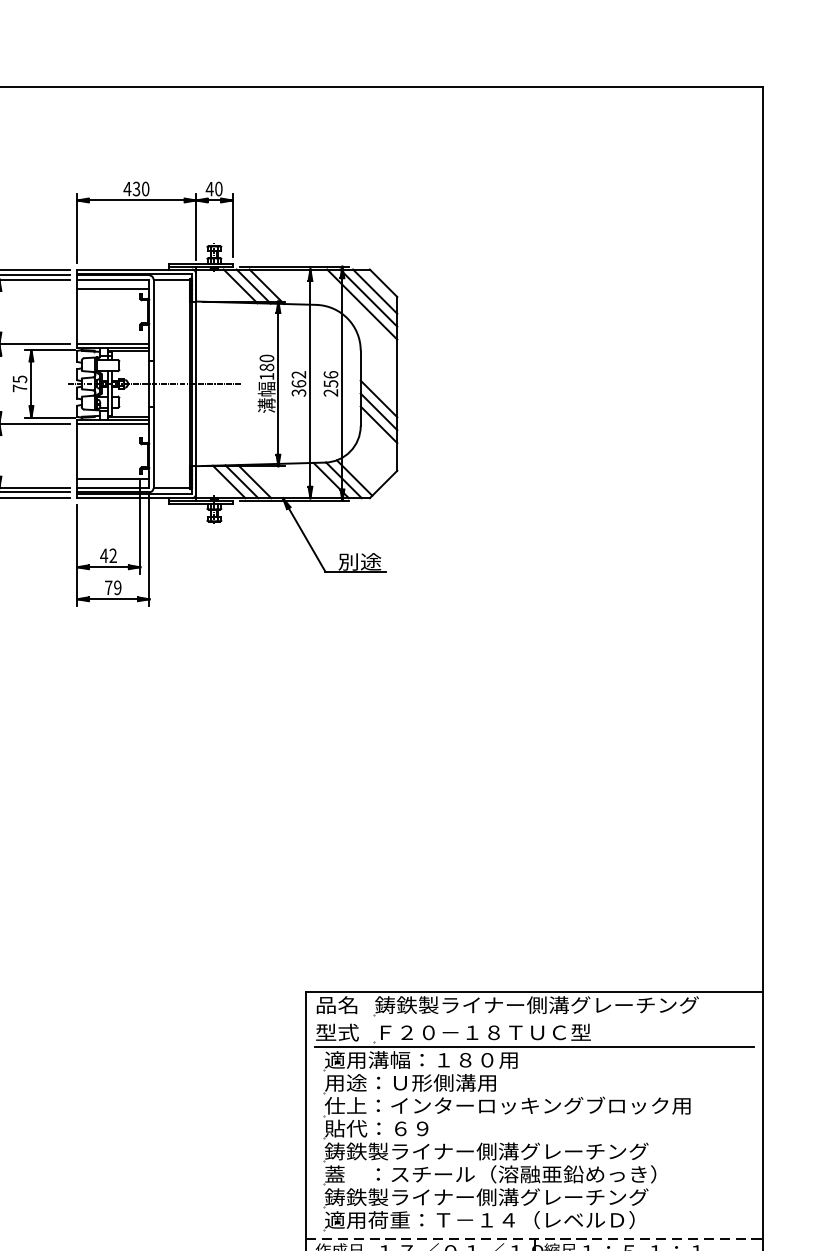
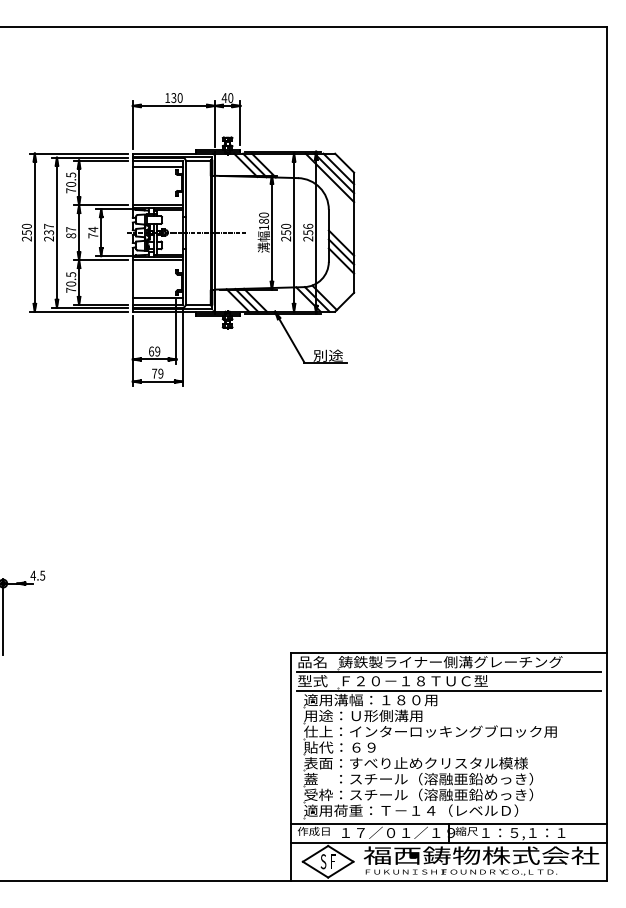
text: (127, 188) -> (167, 97), 430 -> 130
text: (20, 379) -> (93, 229), 75 -> 74
text: (299, 383) -> (286, 232), 362 -> 250
text: (108, 555) -> (154, 351), 42 -> 69
line: (533, 1020) -> (448, 672), added
text: (486, 1151) -> (415, 763), 鋳鉄製ライナー側溝グレーチング -> 表面：すべり止めクリスタル模様
text: (490, 1196) -> (418, 794), 鋳鉄製ライナー側溝グレーチング -> 受枠：スチール（溶融亜鉛めっき）
line: (535, 1238) -> (449, 823), dashed -> solid

